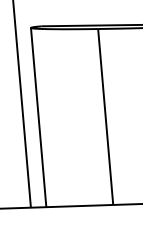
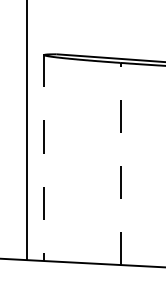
line: (105, 116) -> (120, 163), solid -> dashed
line: (38, 117) -> (44, 158), solid -> dashed

